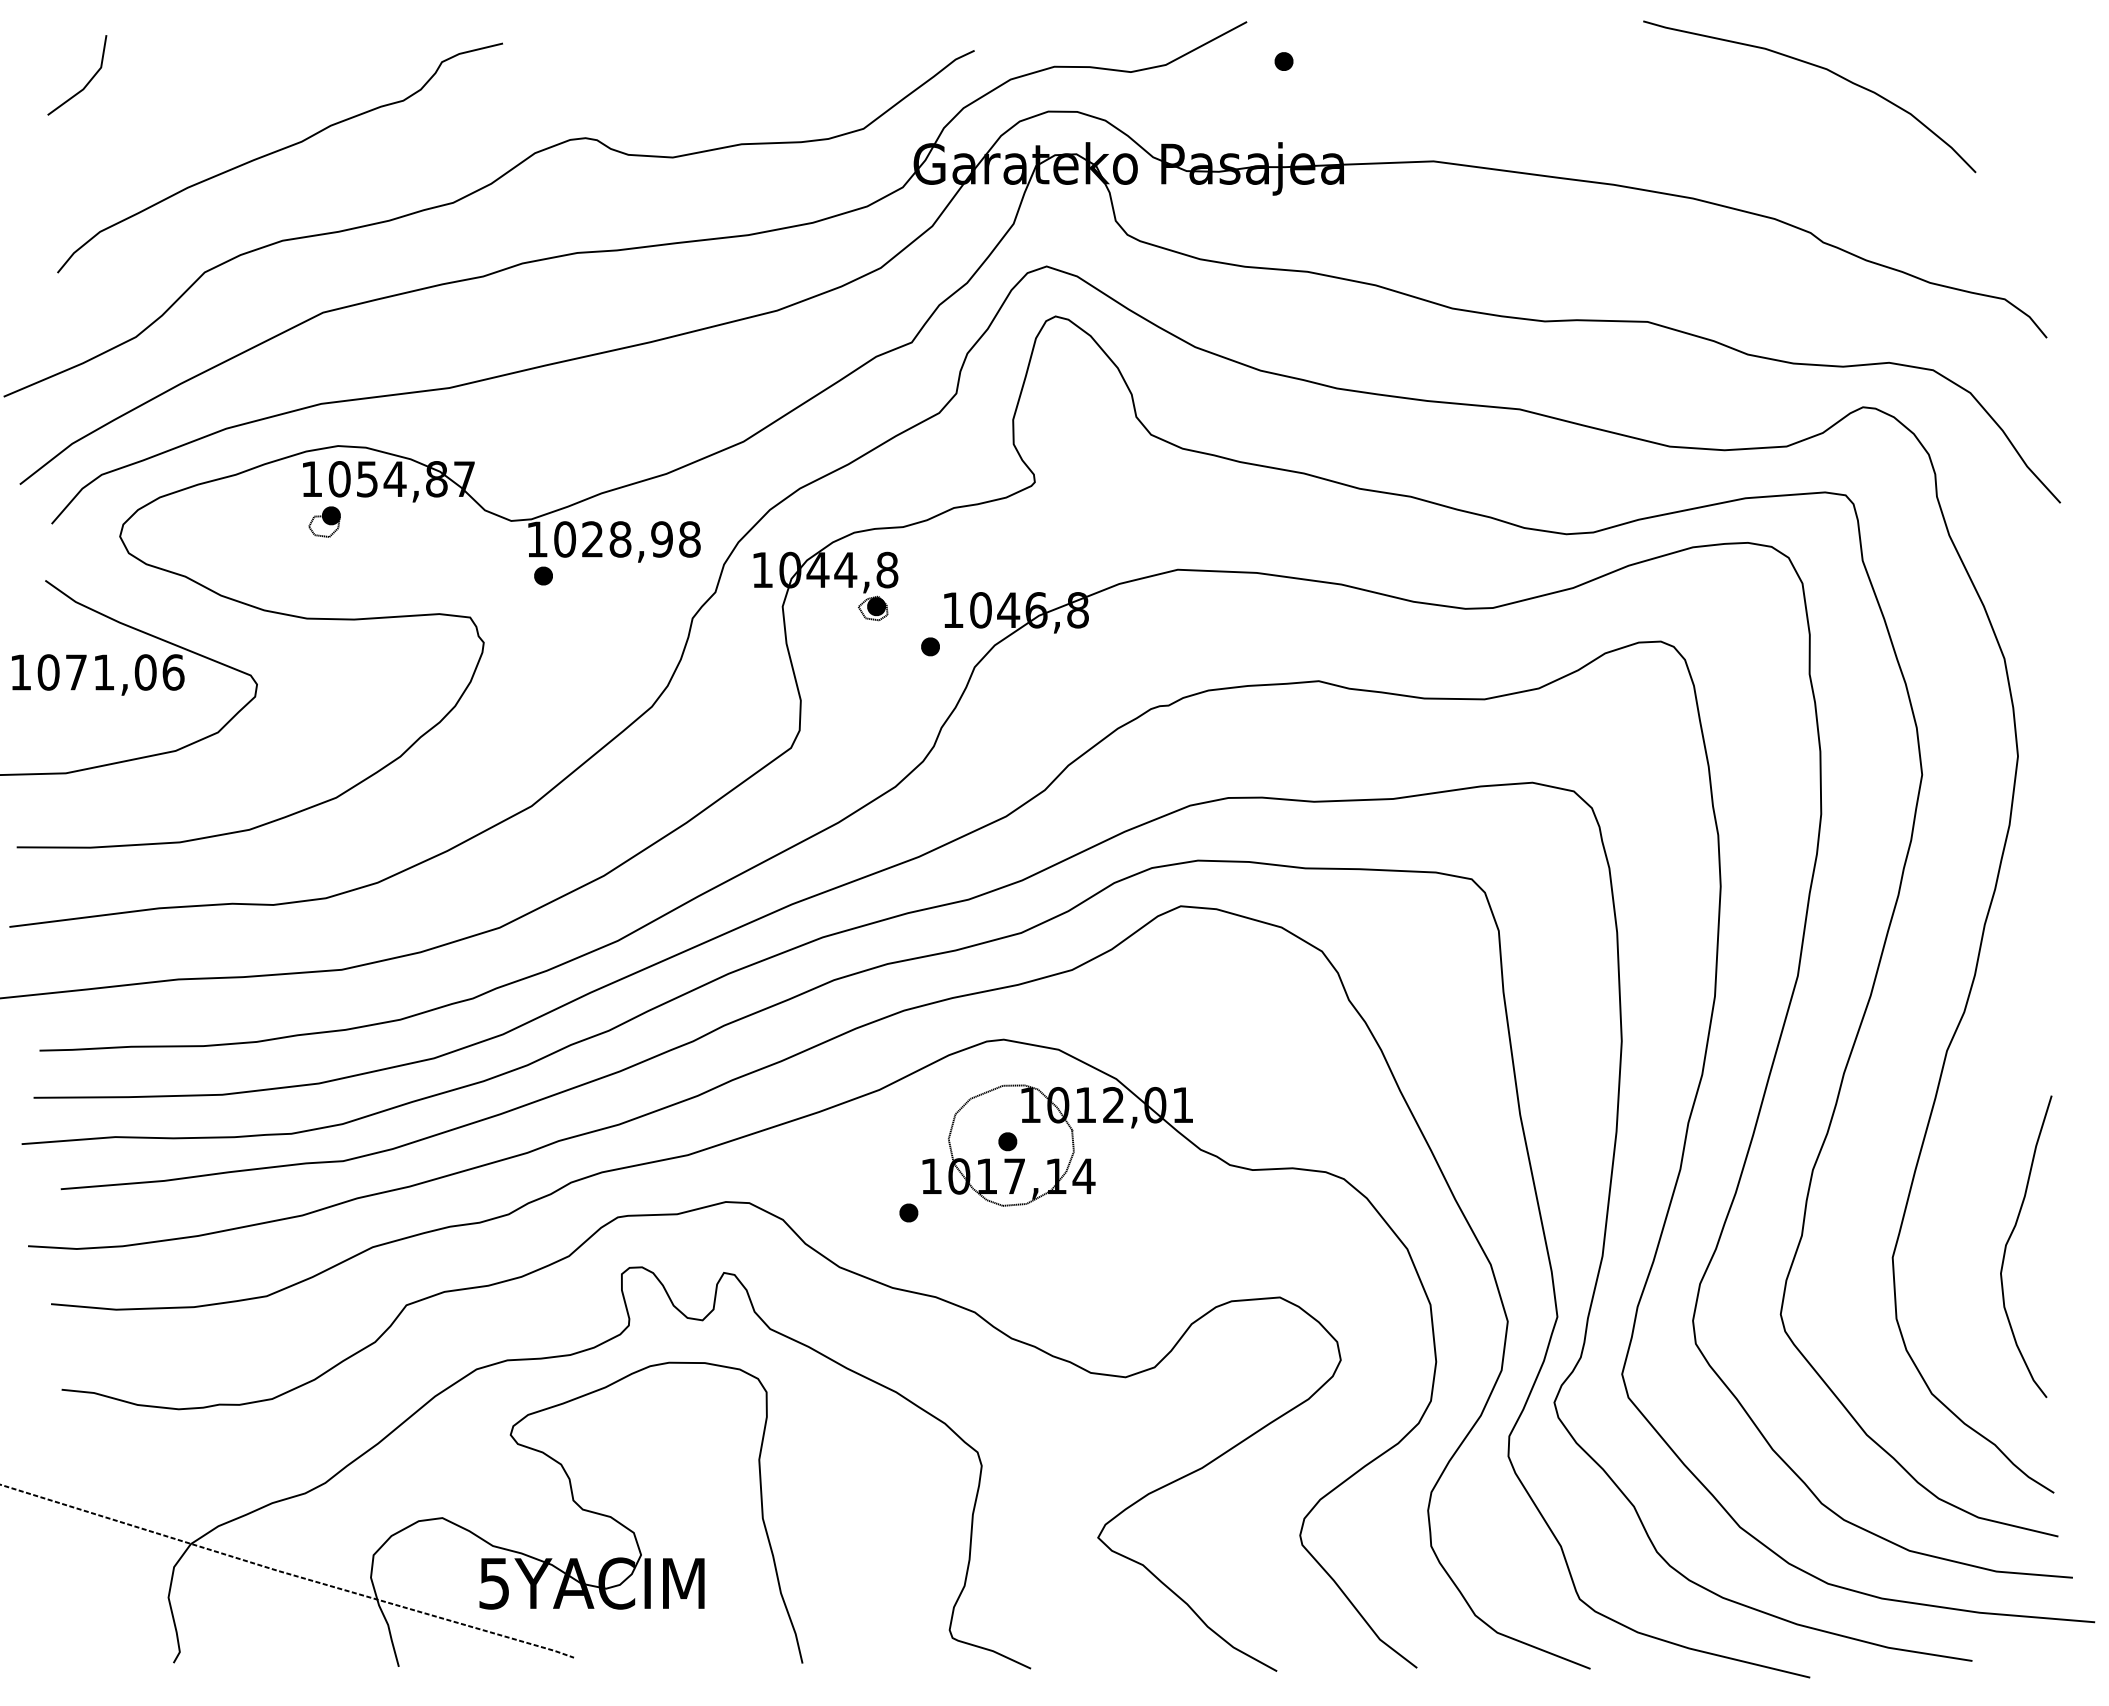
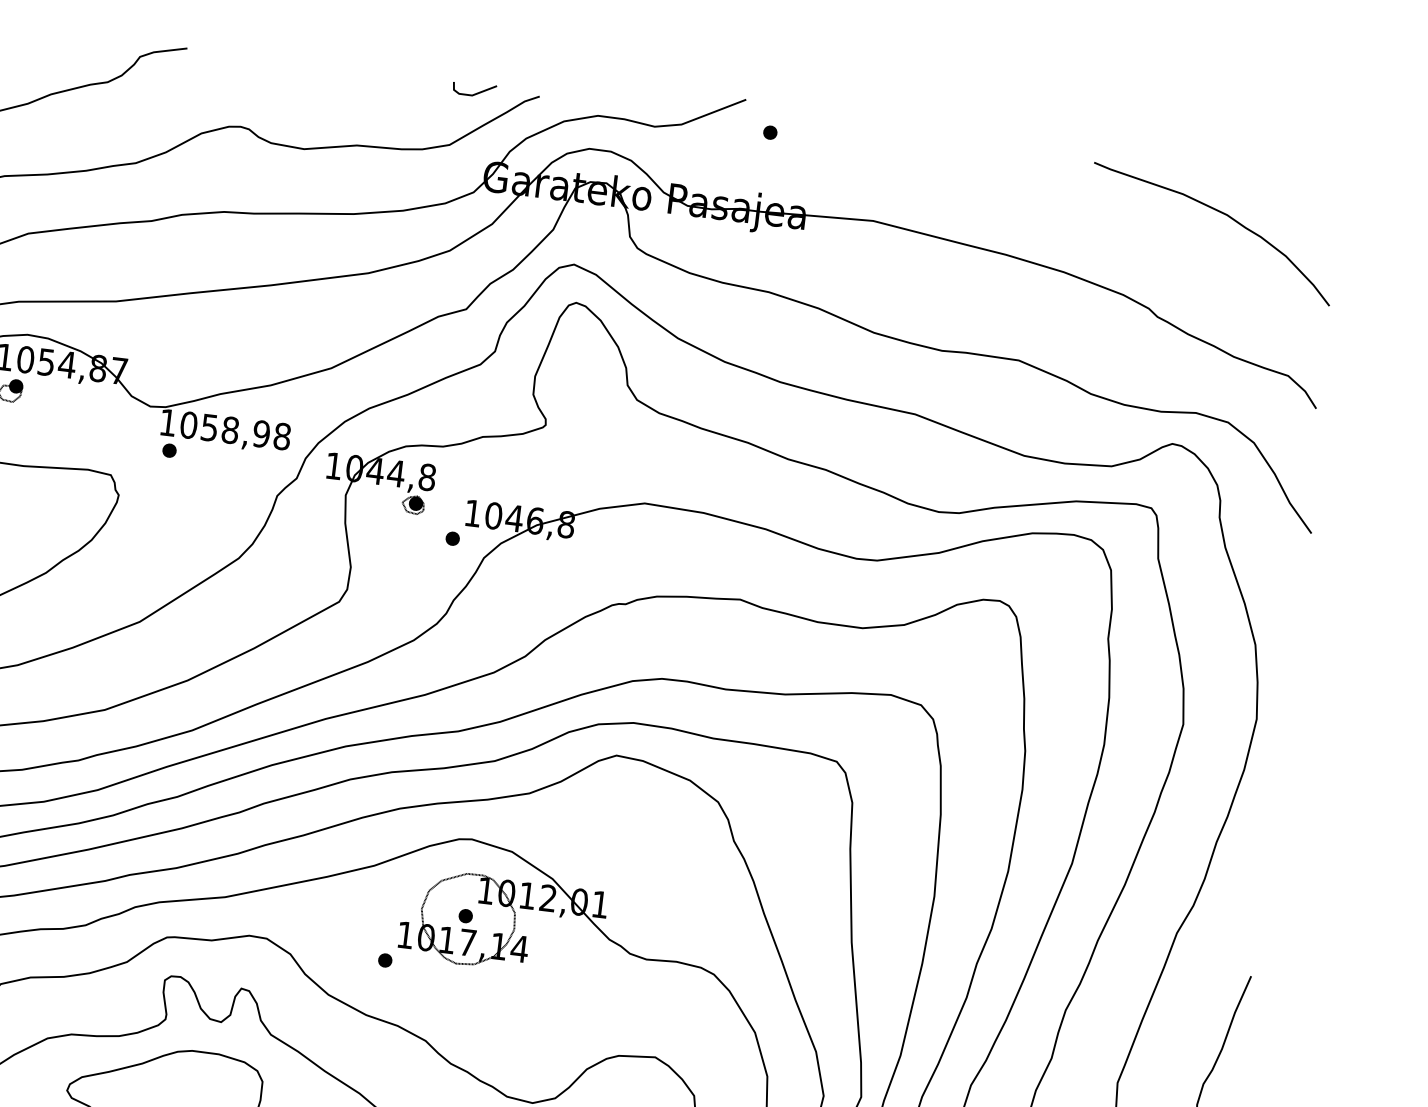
line: (890, 56) -> (476, 93), added
curve: (1817, 67) -> (1220, 212), moved
text: (592, 539) -> (209, 427), 1028,98 -> 1058,98

